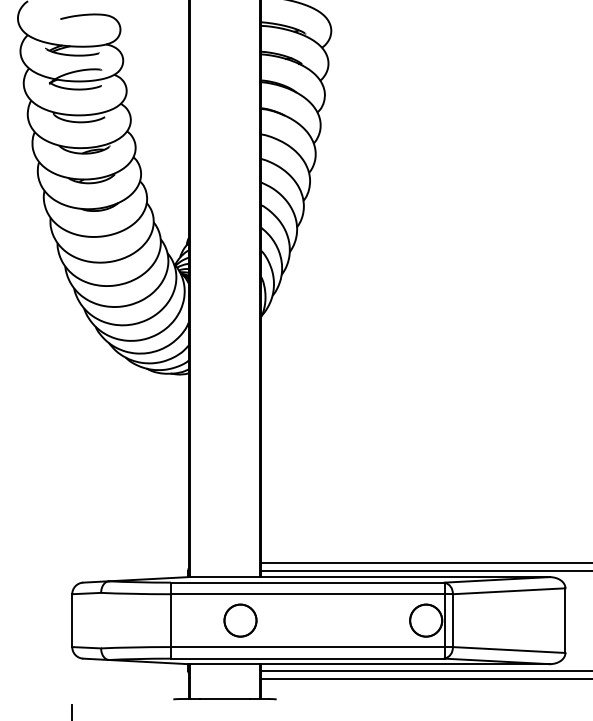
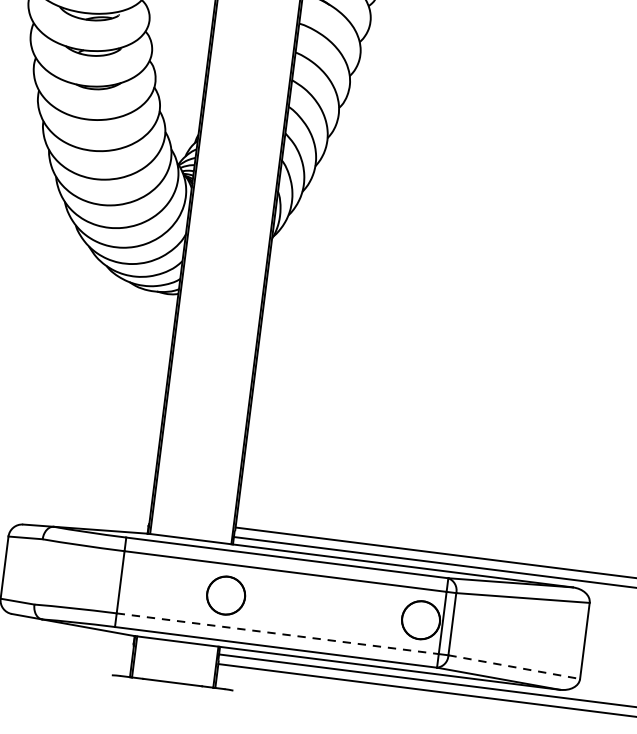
circle: (240, 620) -> (226, 595), moved
line: (307, 647) -> (277, 634), solid -> dashed
line: (509, 650) -> (514, 667), solid -> dashed

